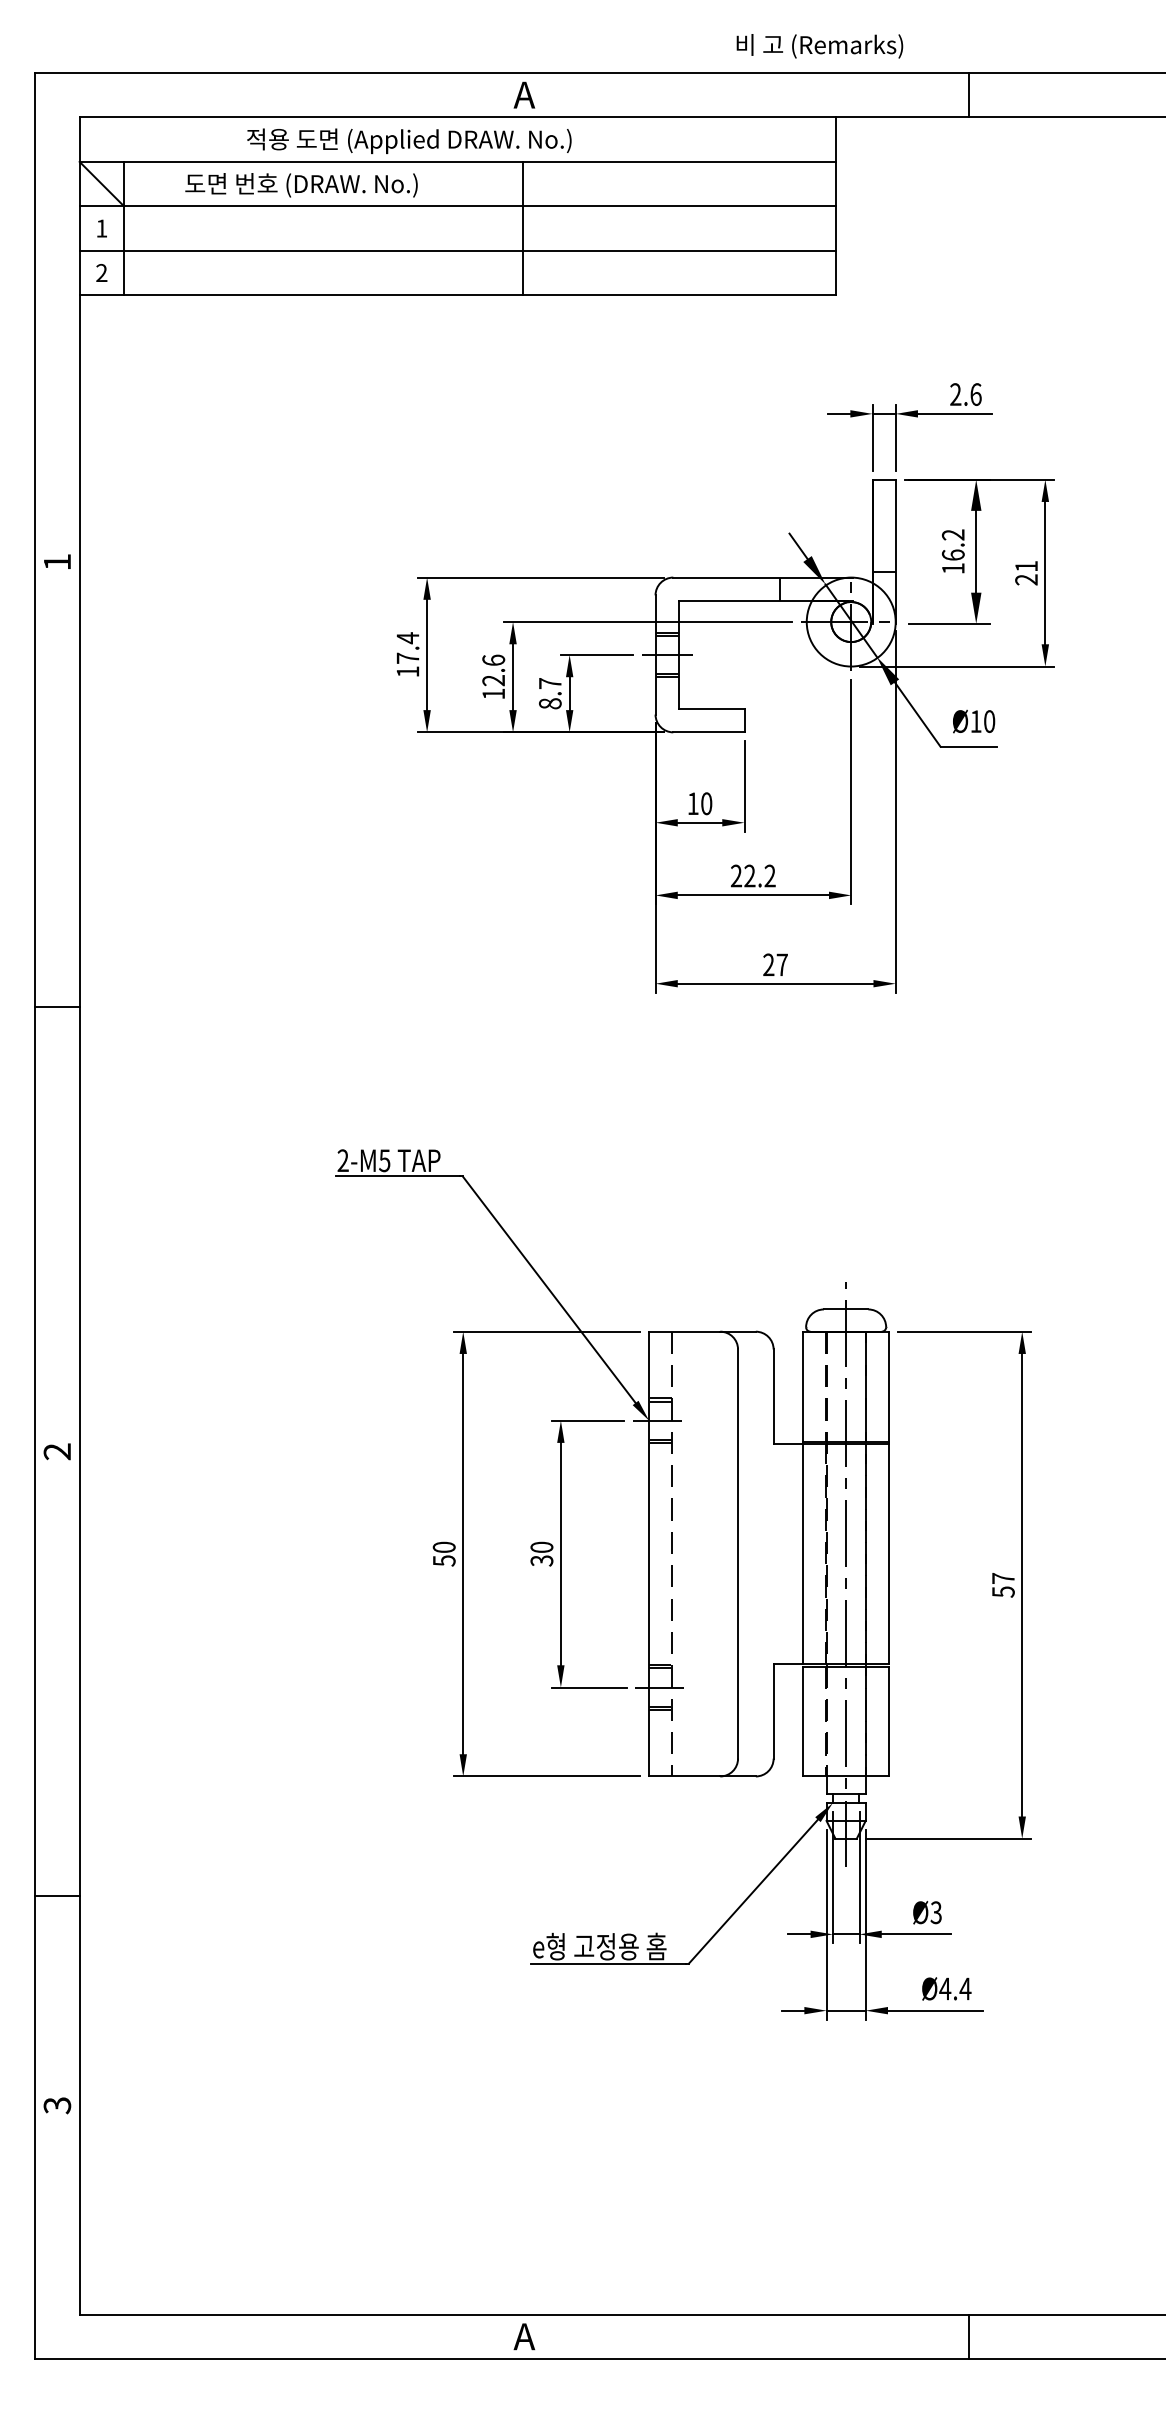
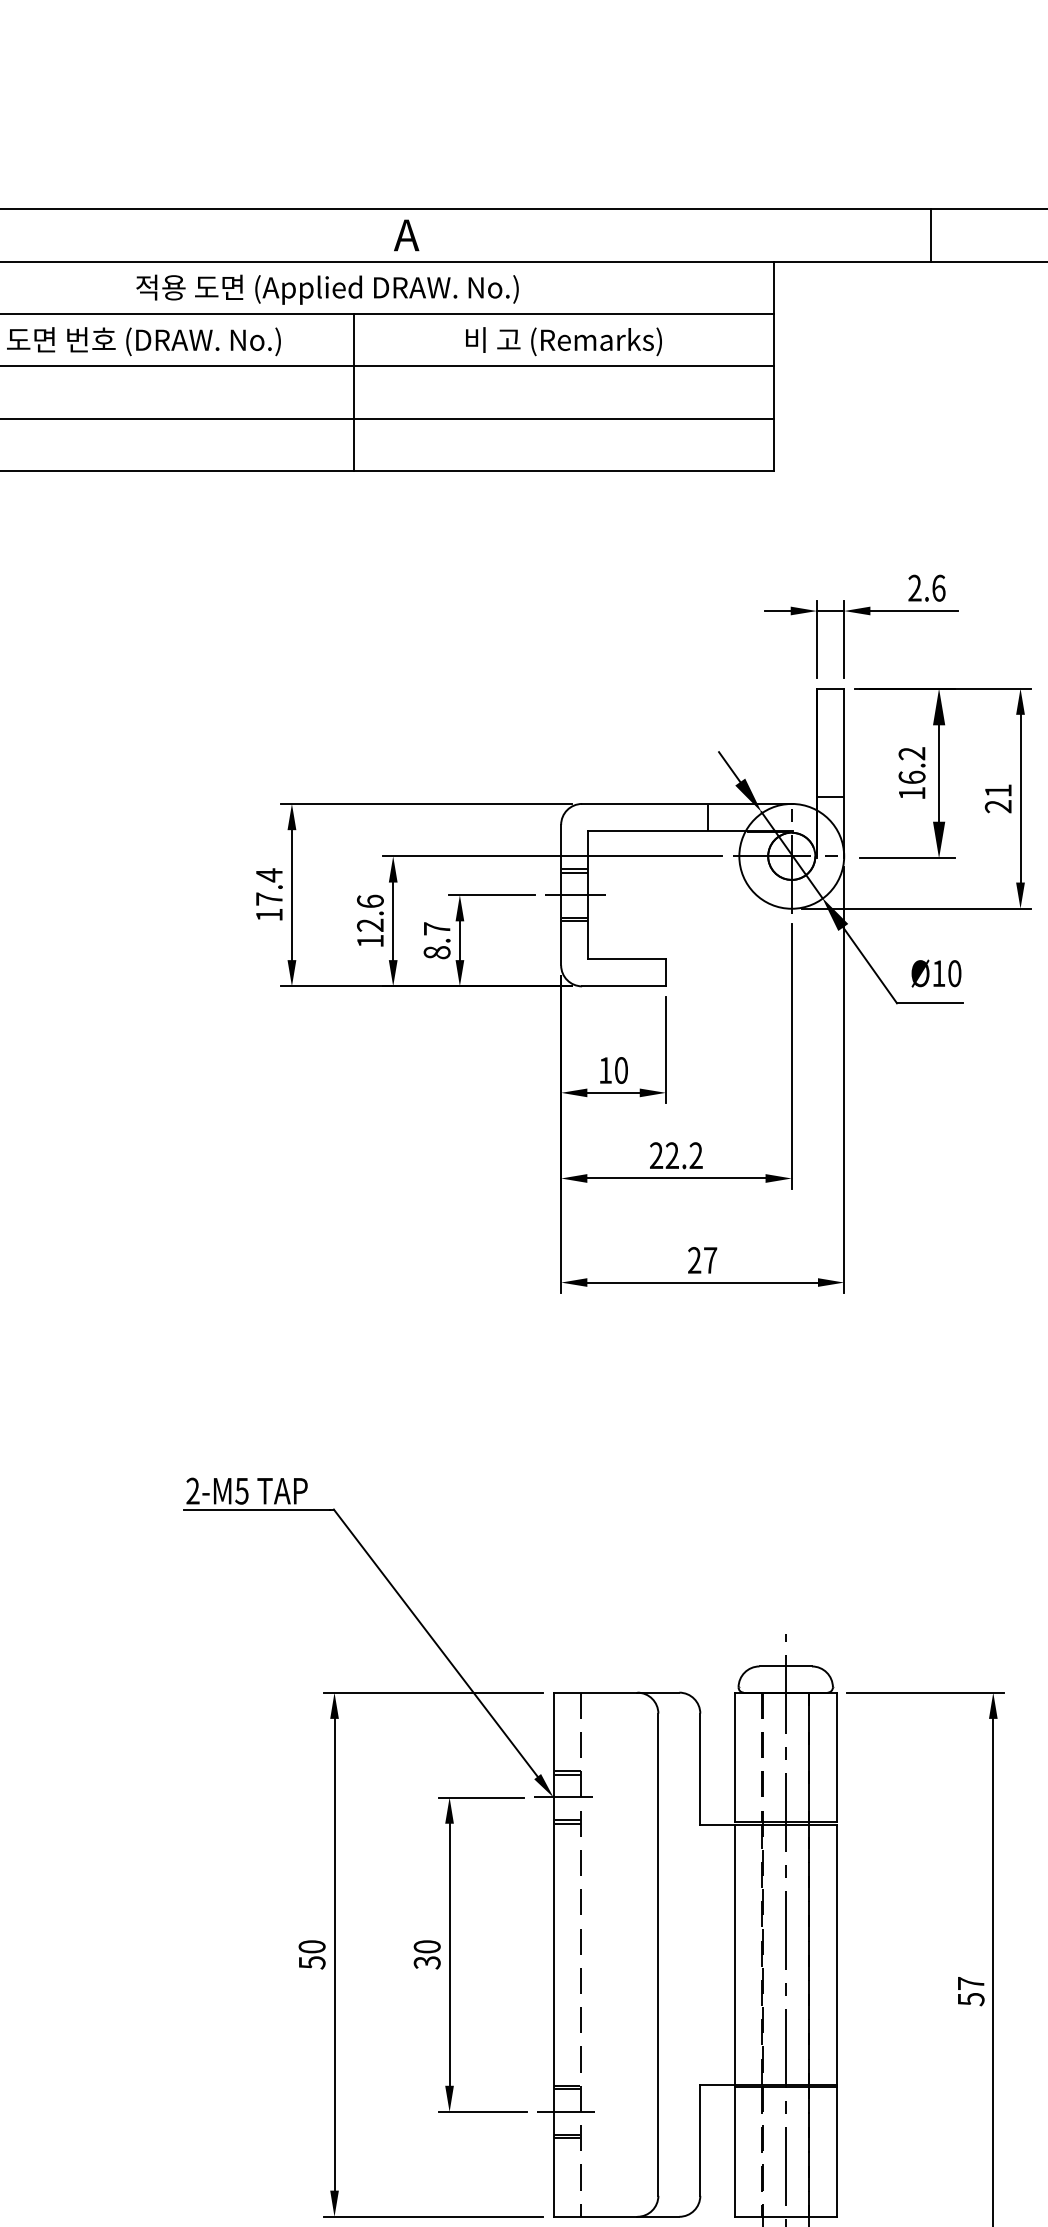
text: (819, 46) -> (563, 341), moved
text: (409, 140) -> (327, 288), moved
line: (522, 228) -> (353, 392), moved

